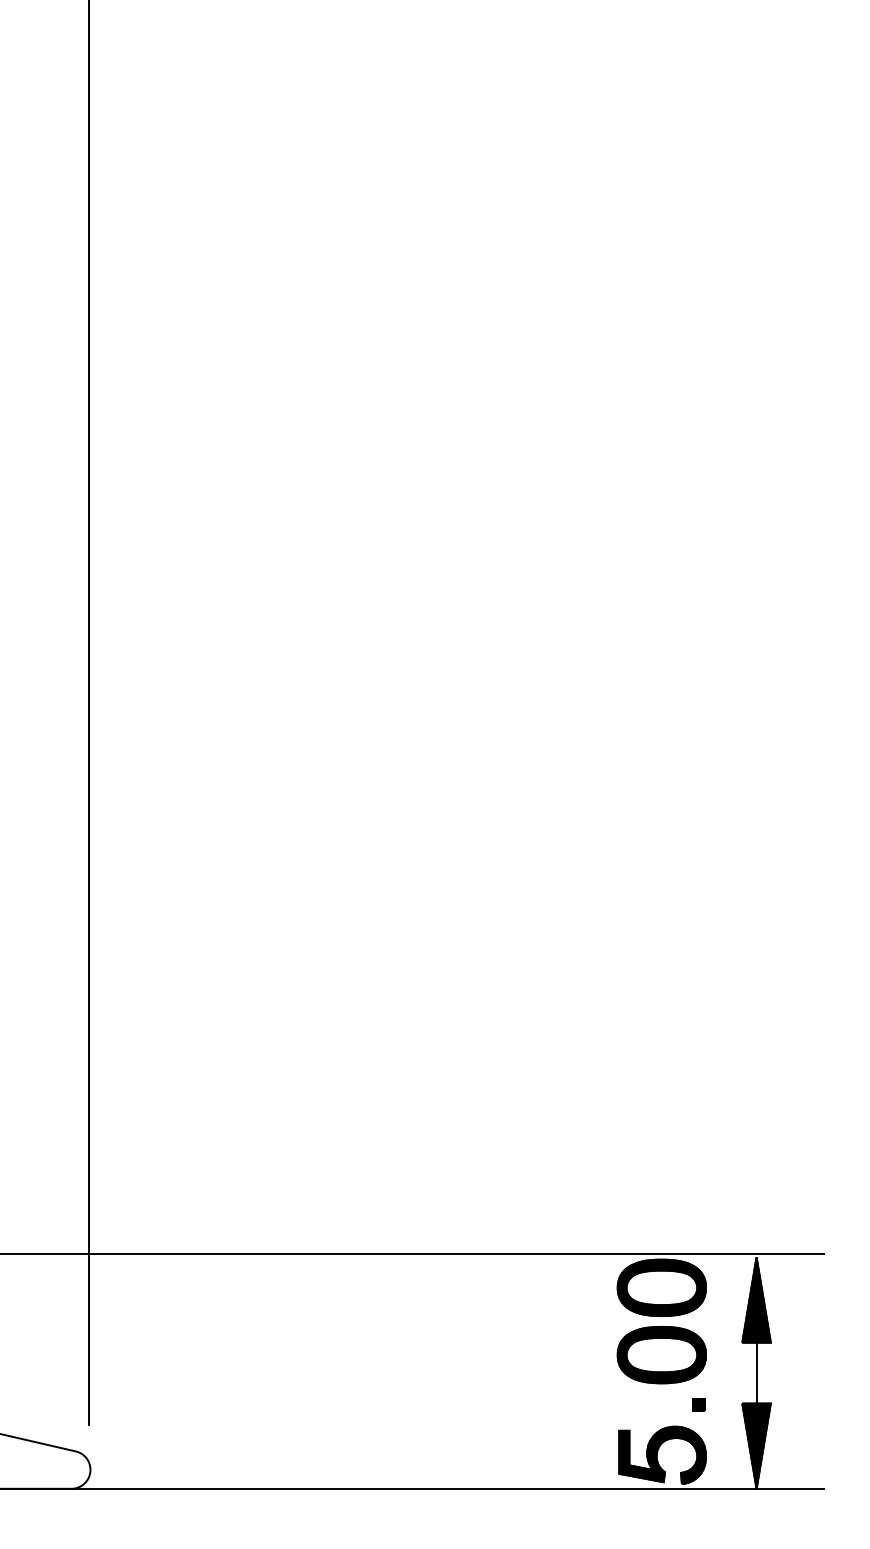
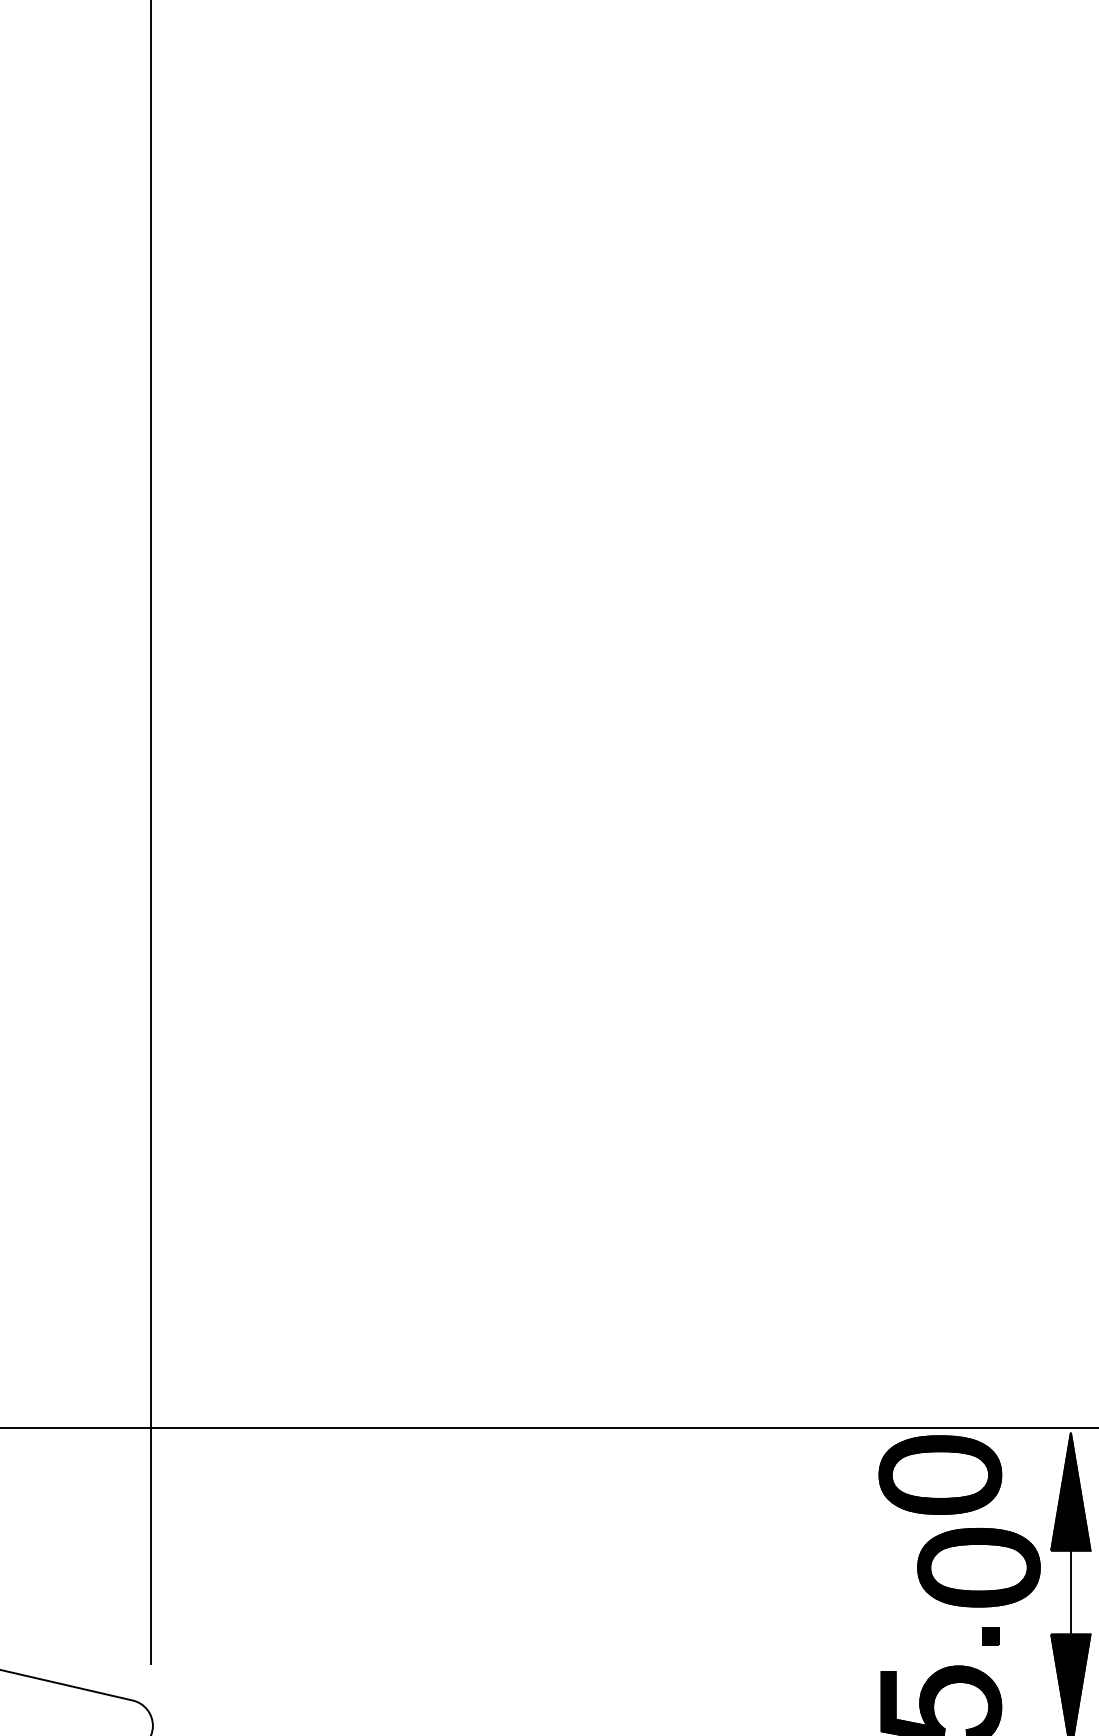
part: (661, 1355) -> (978, 1568), moved

